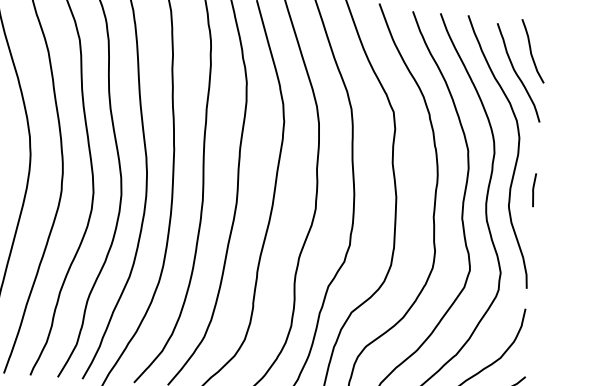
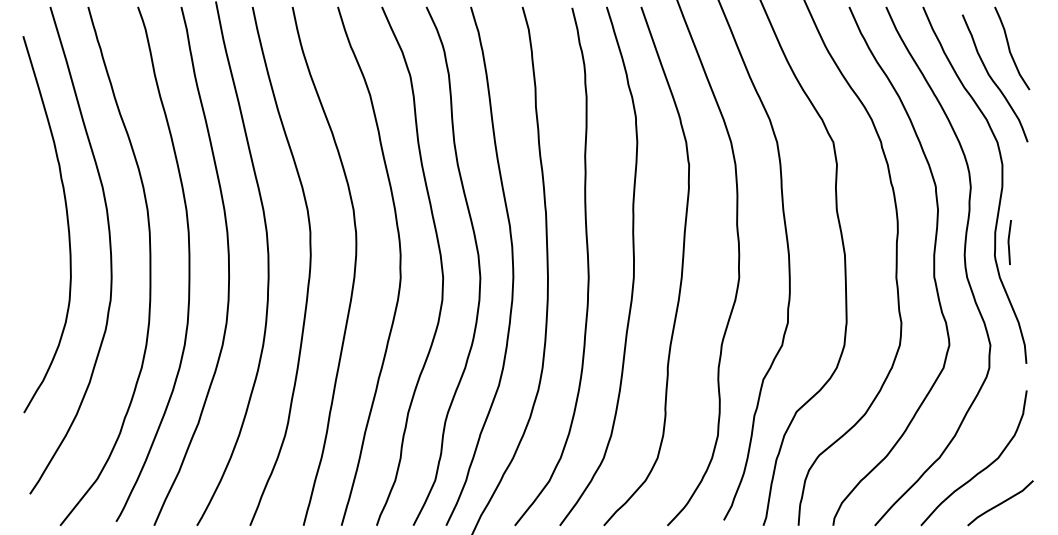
line: (533, 190) -> (1009, 242), moved

